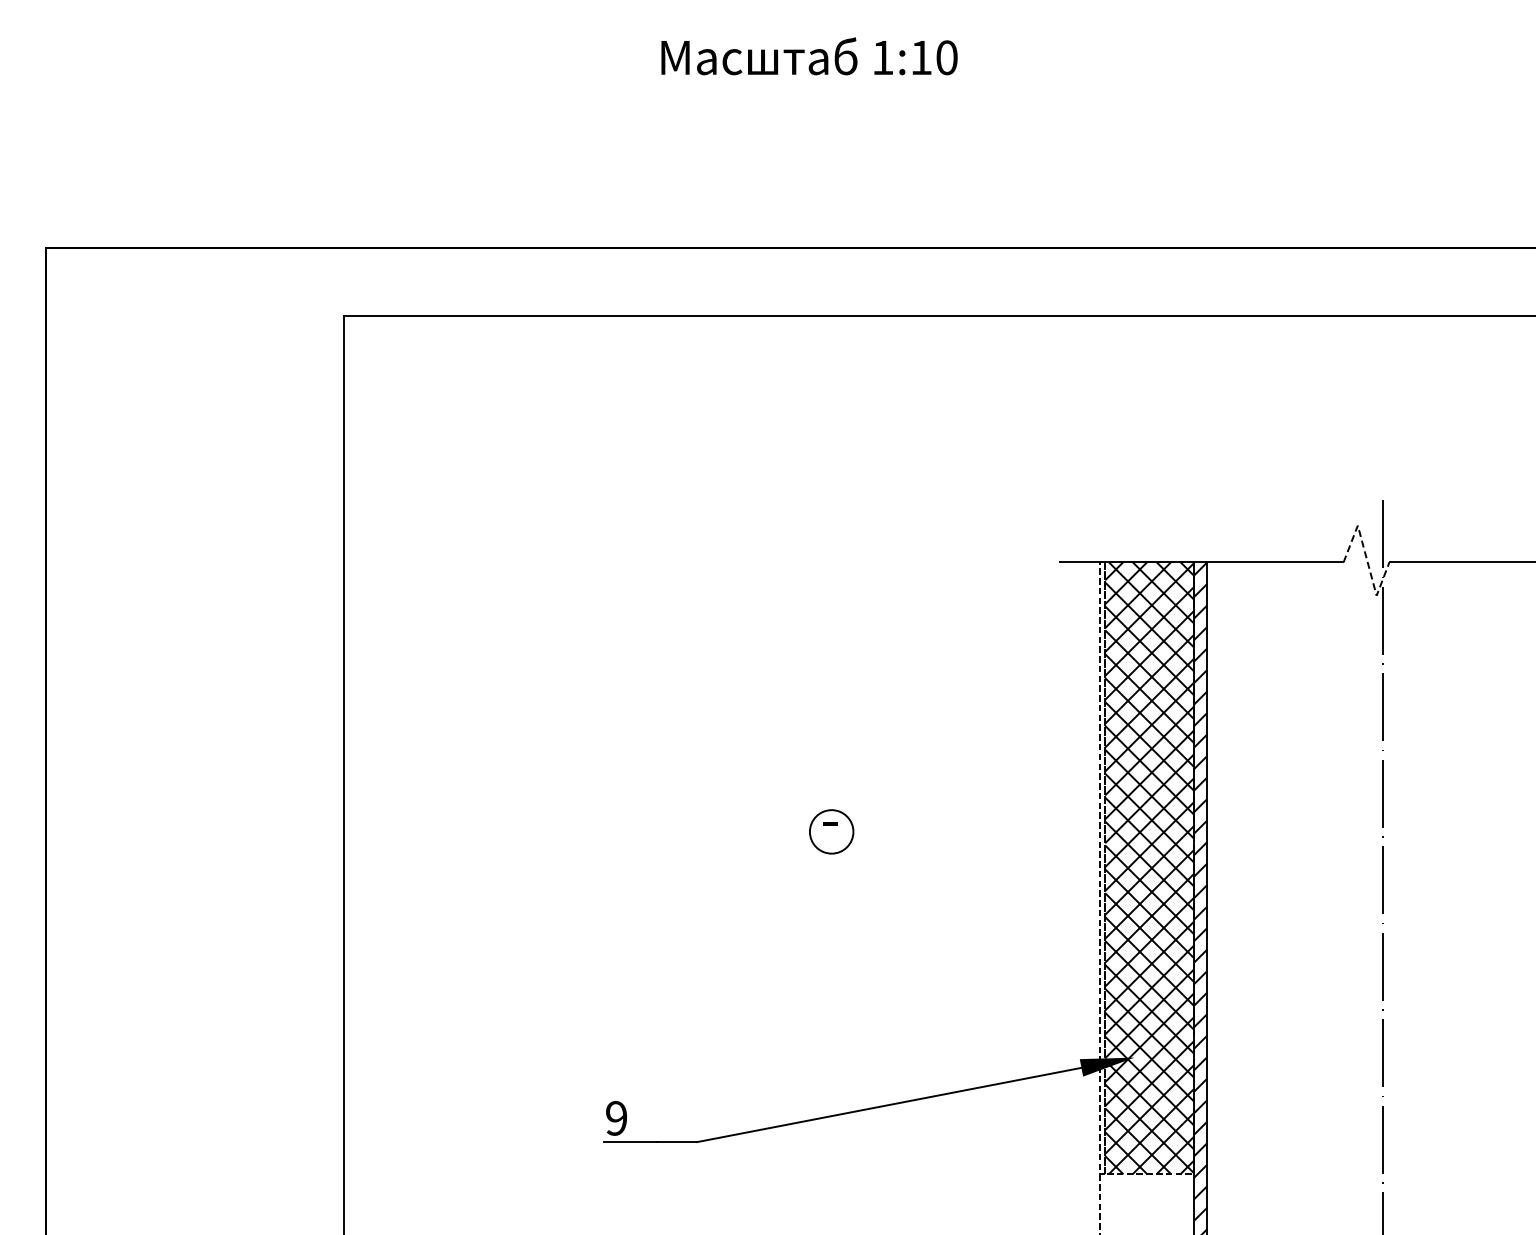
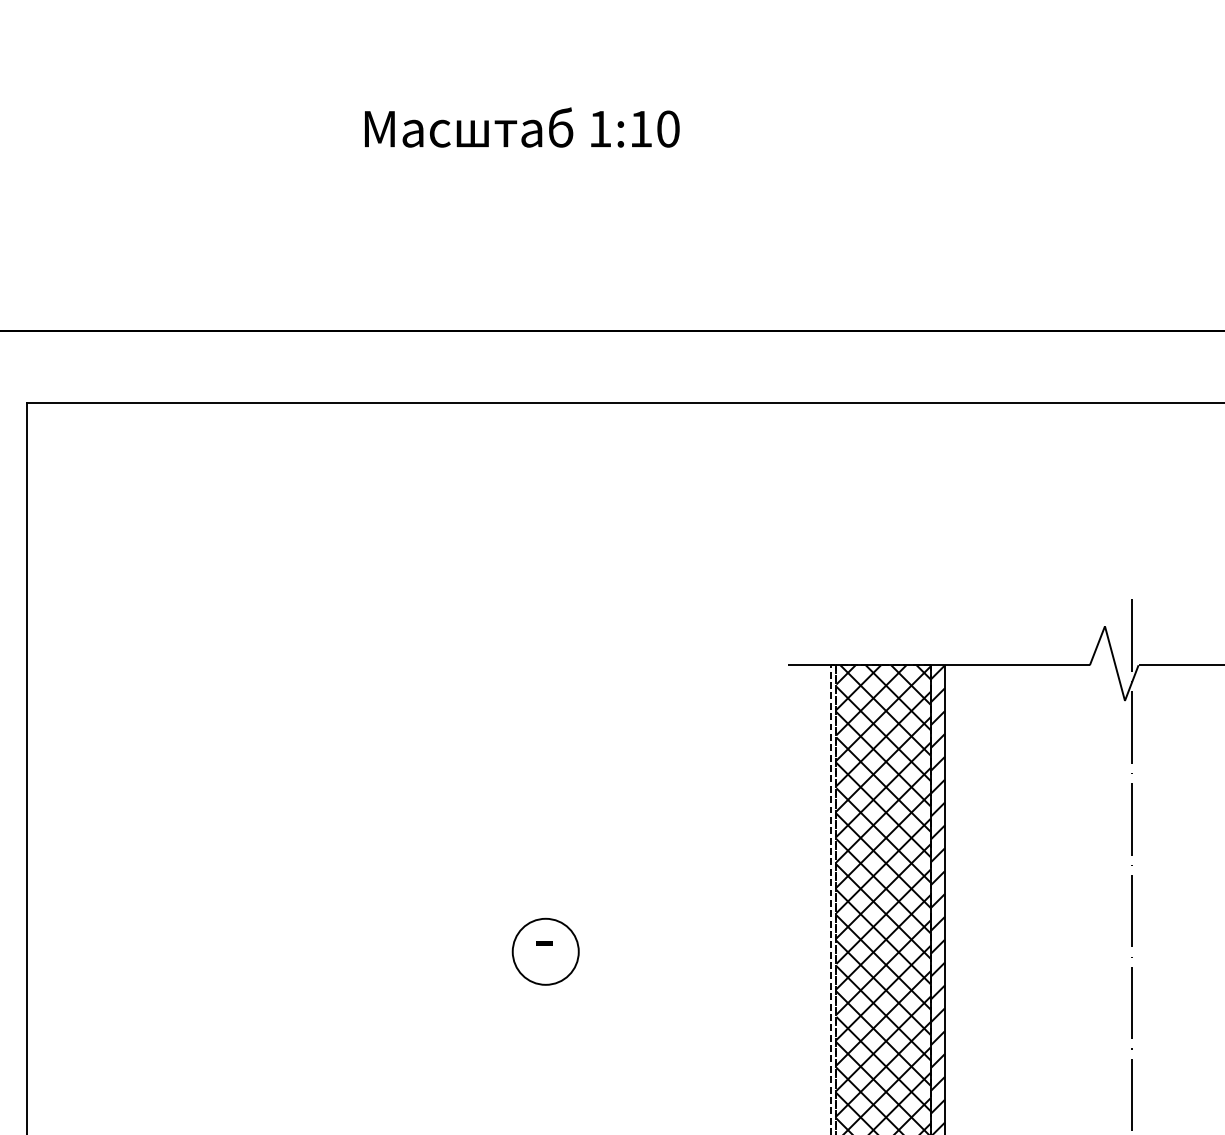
line: (1366, 559) -> (1114, 662), dashed -> solid
circle: (831, 831) -> (545, 951), size x1.43

